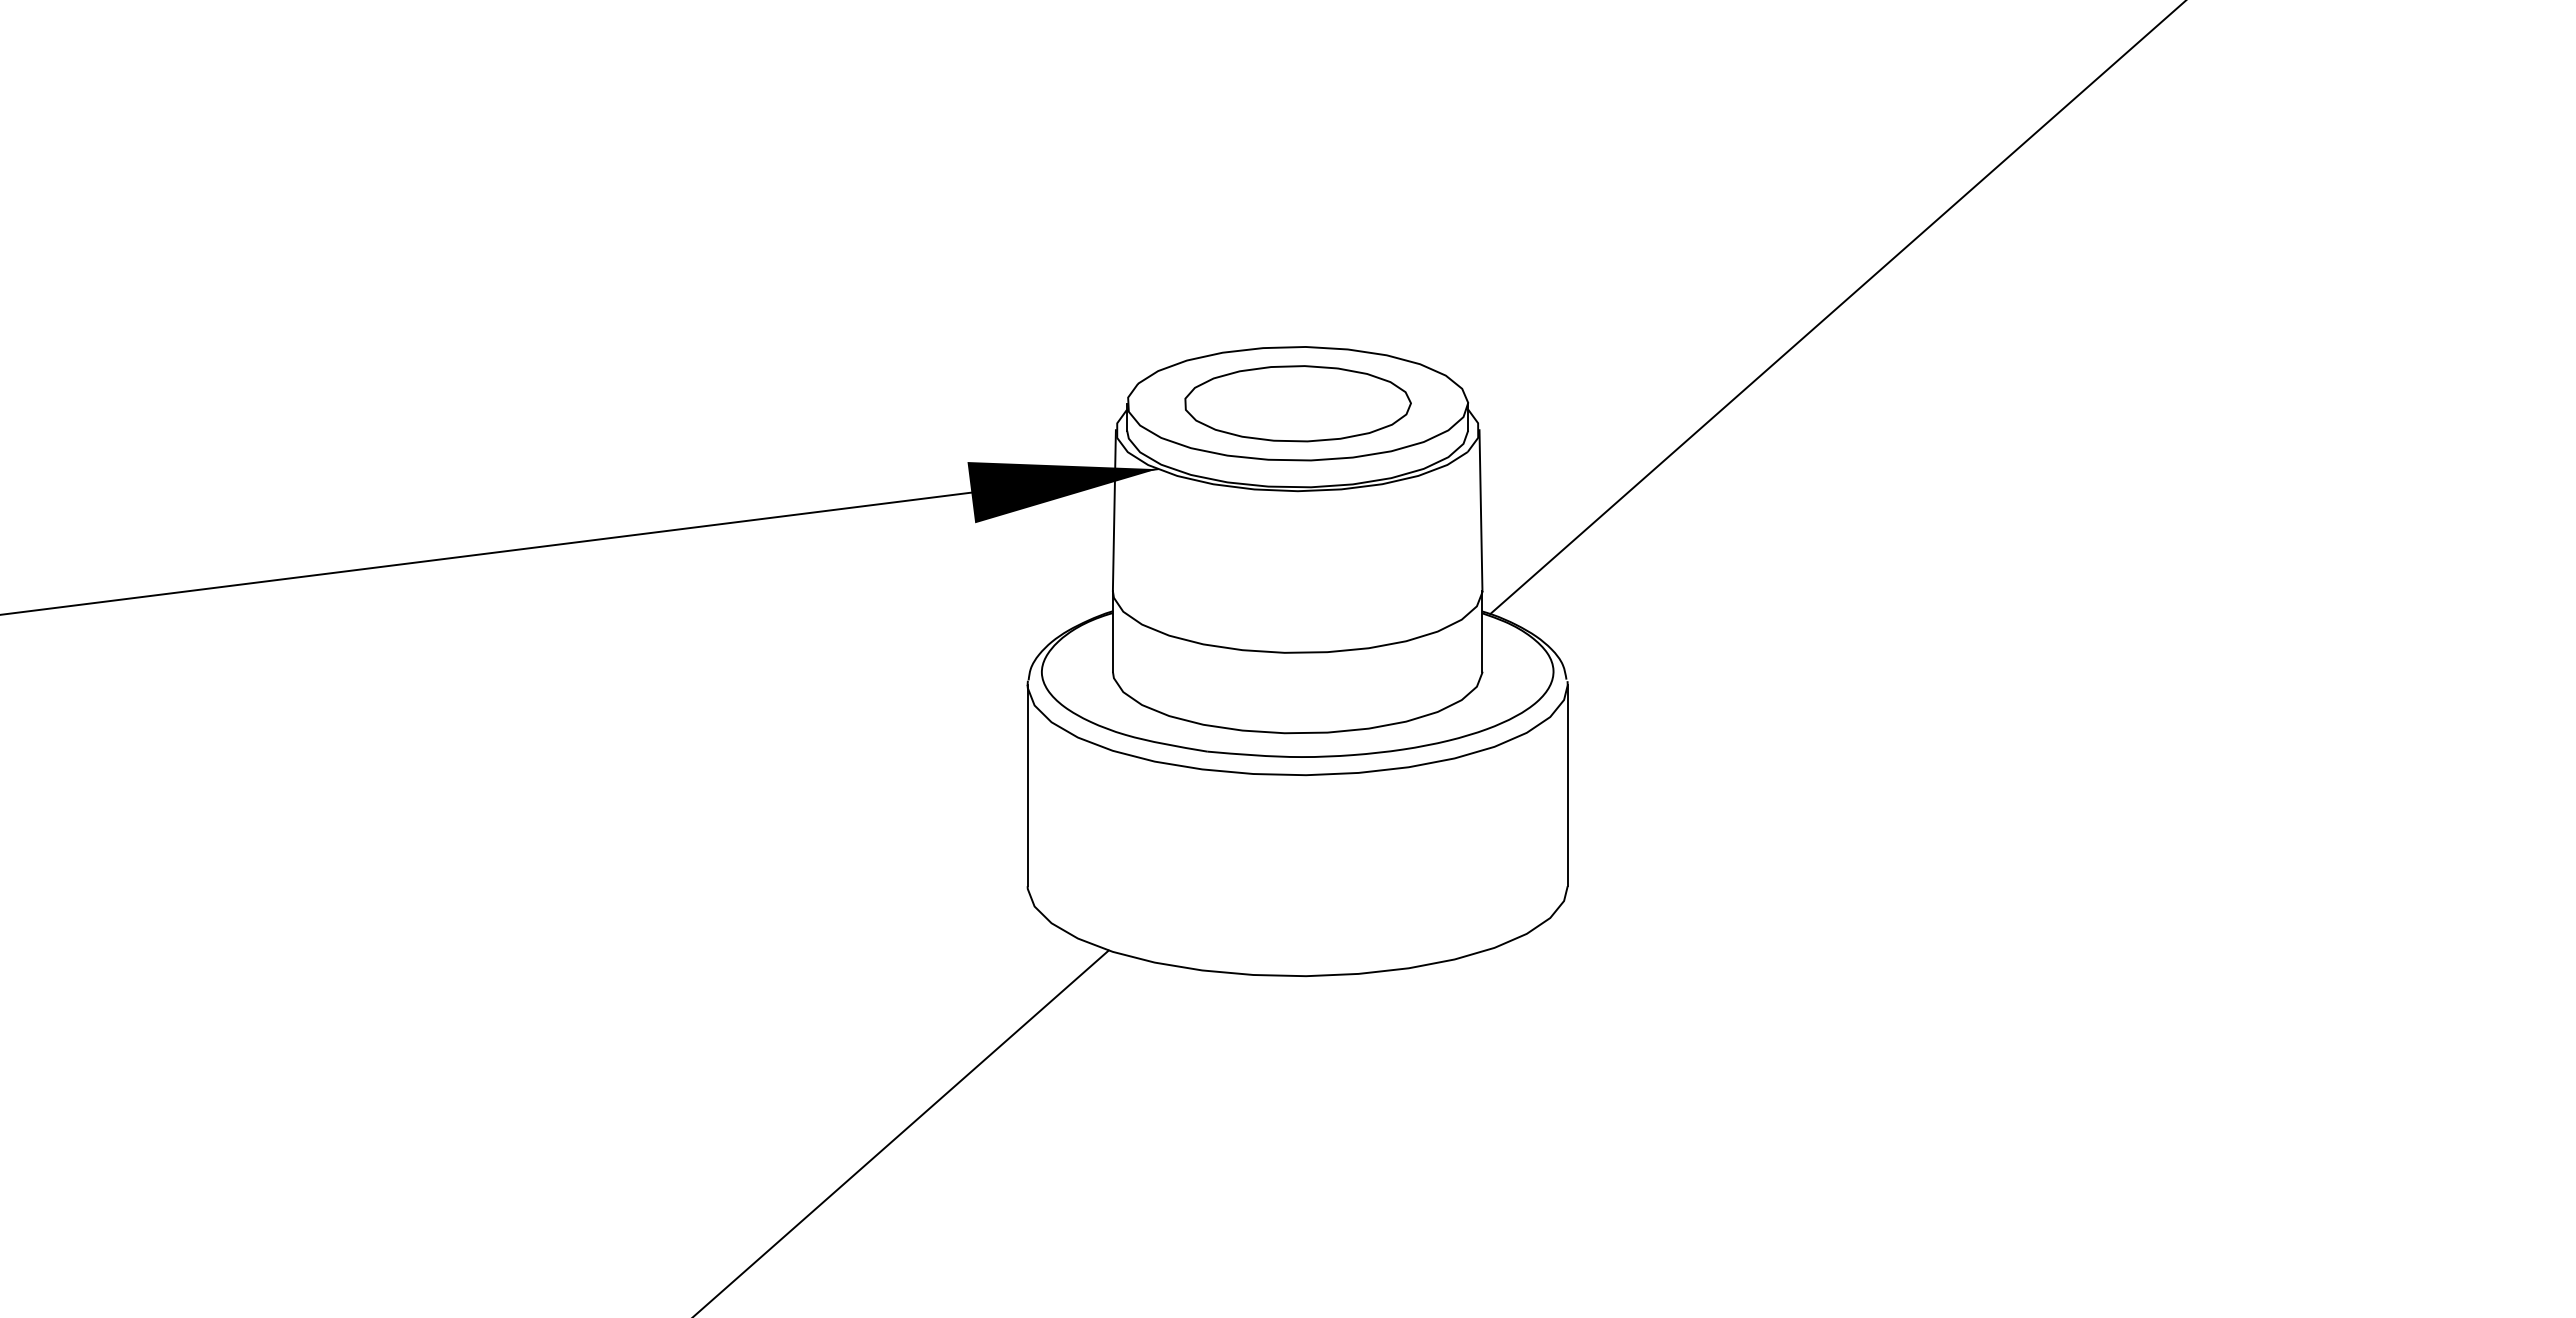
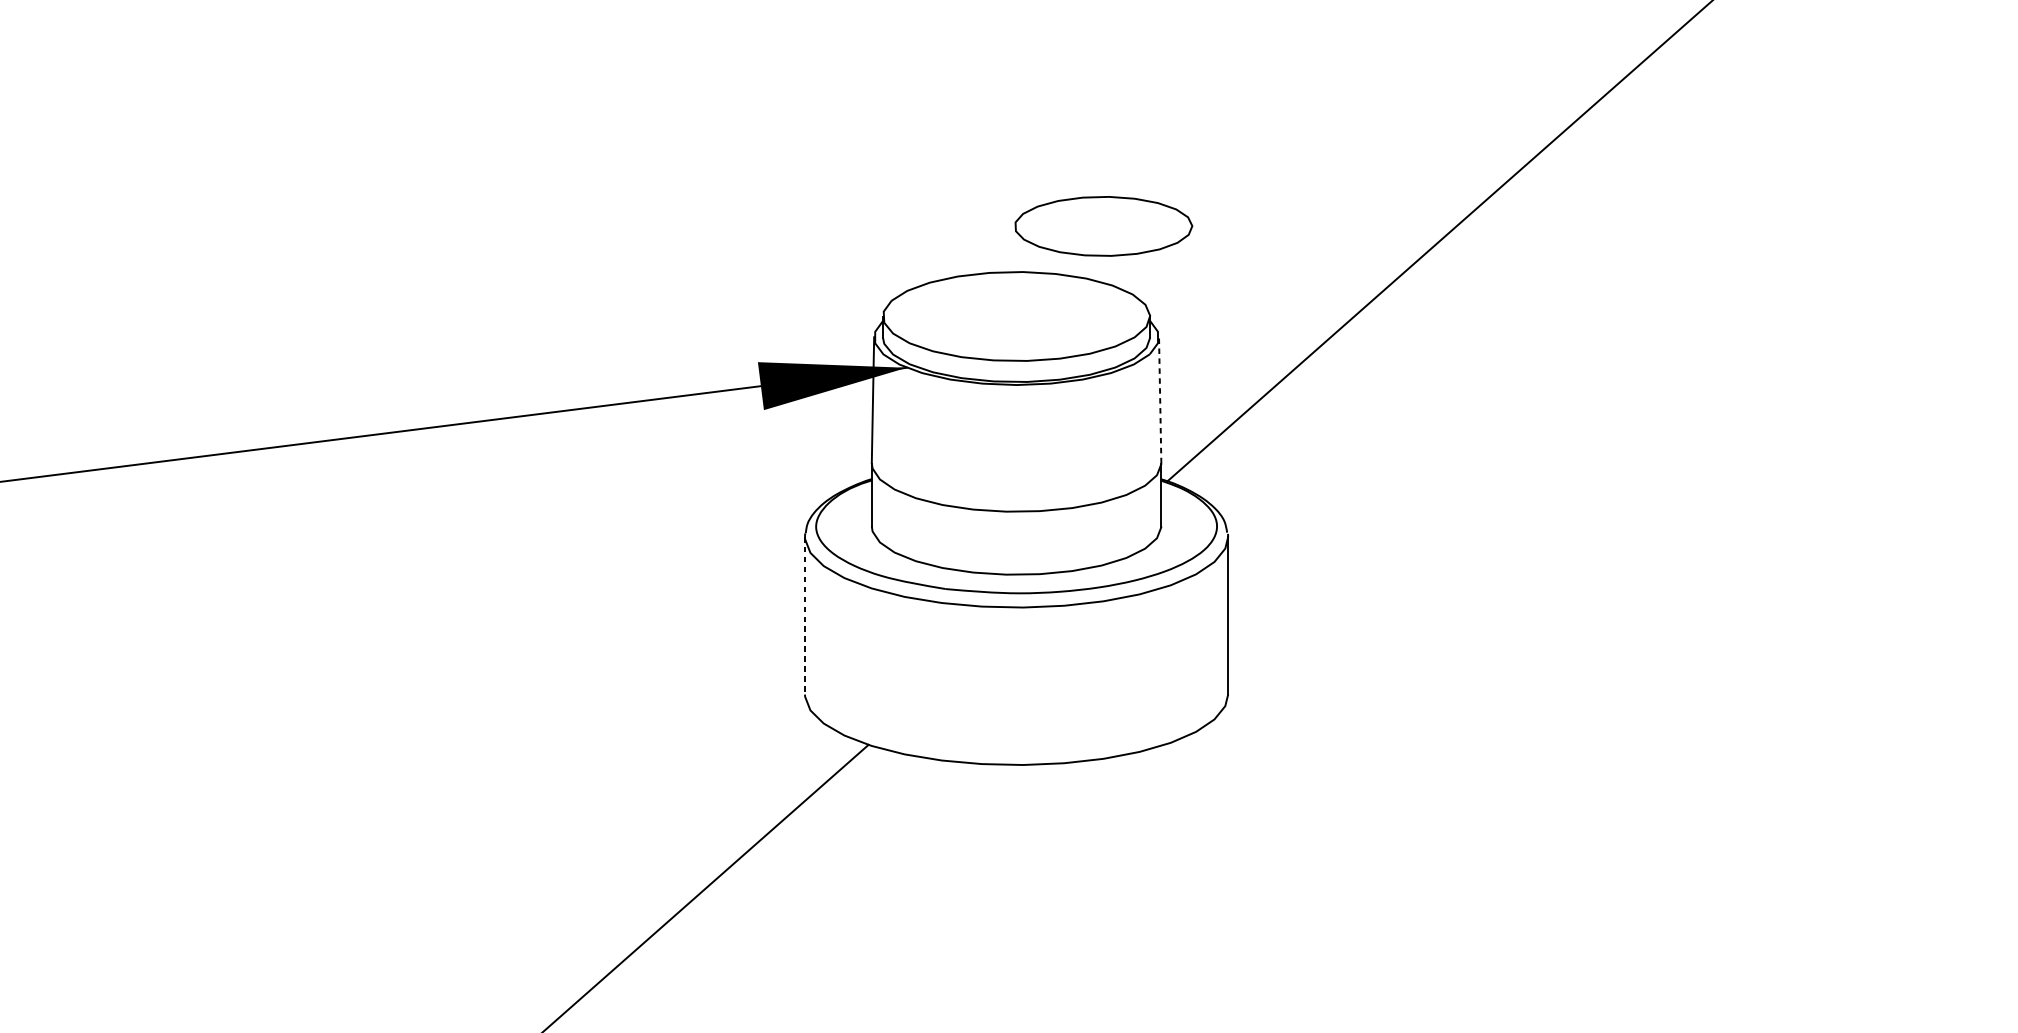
part: (1297, 403) -> (1103, 226), moved
line: (1480, 510) -> (1159, 400), solid -> dashed
line: (1027, 785) -> (804, 615), solid -> dashed

